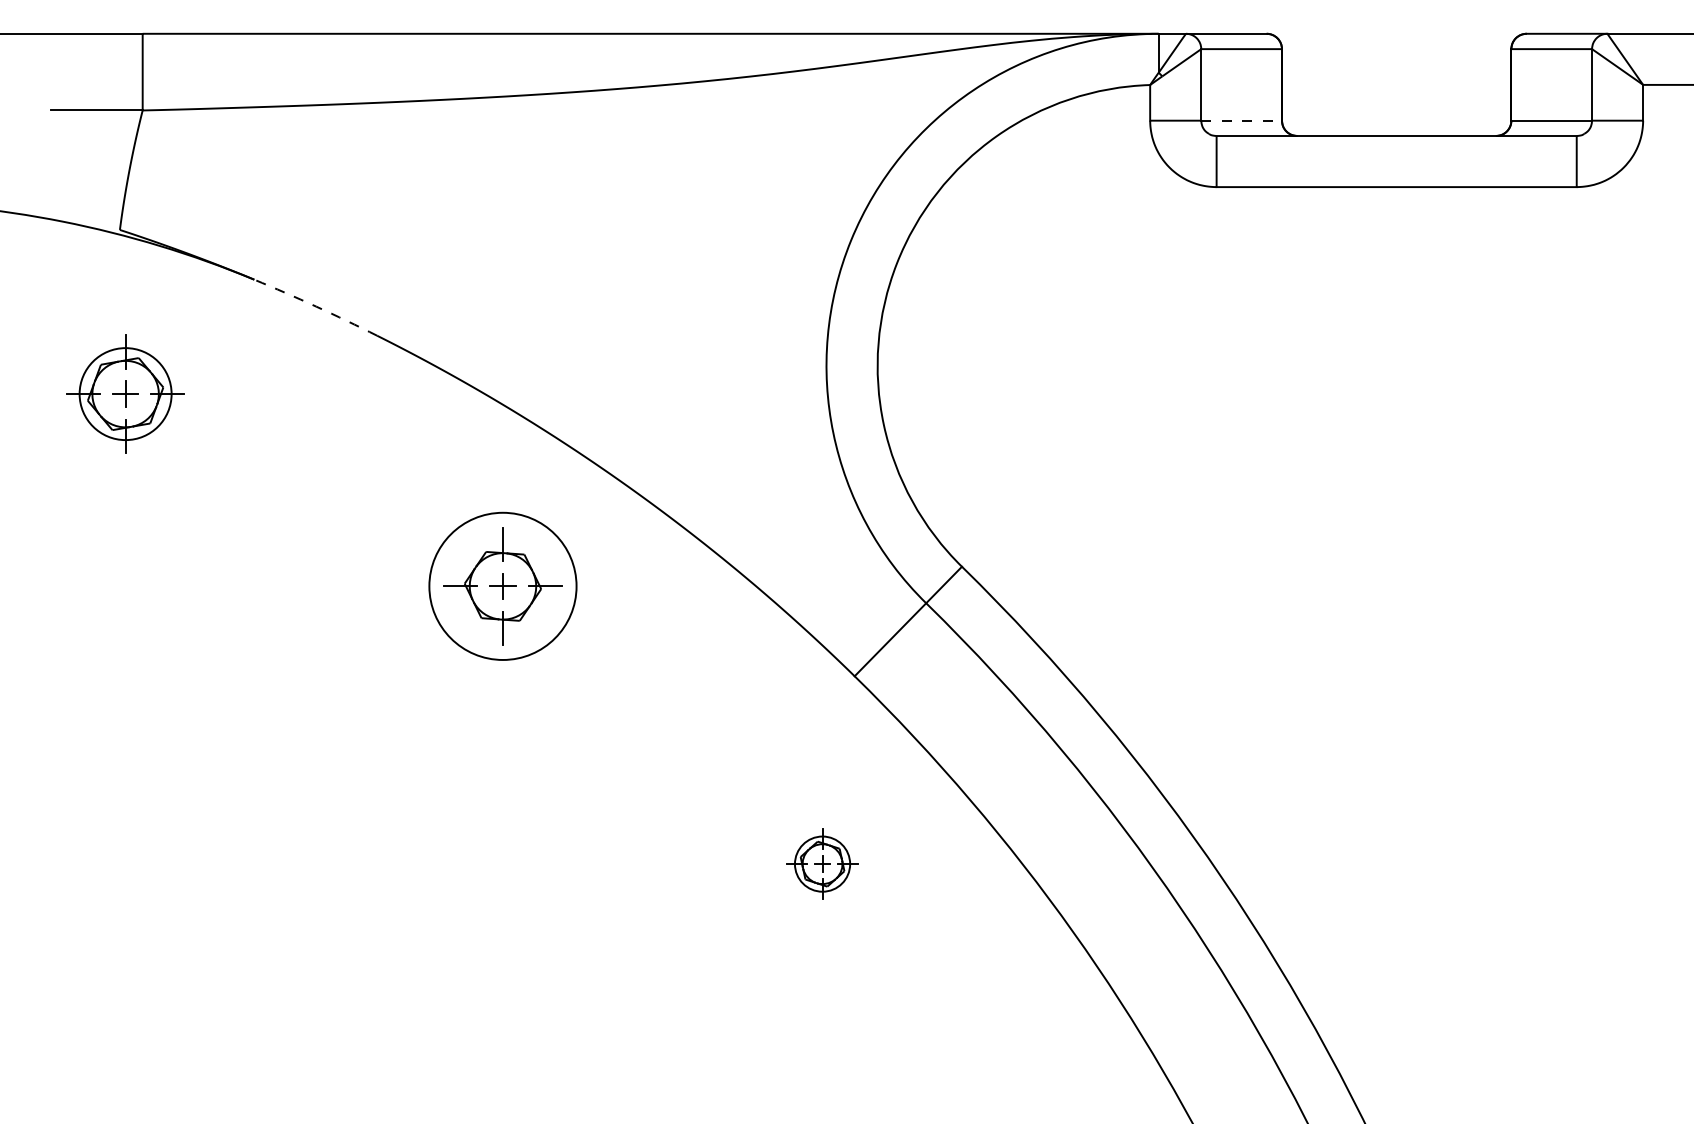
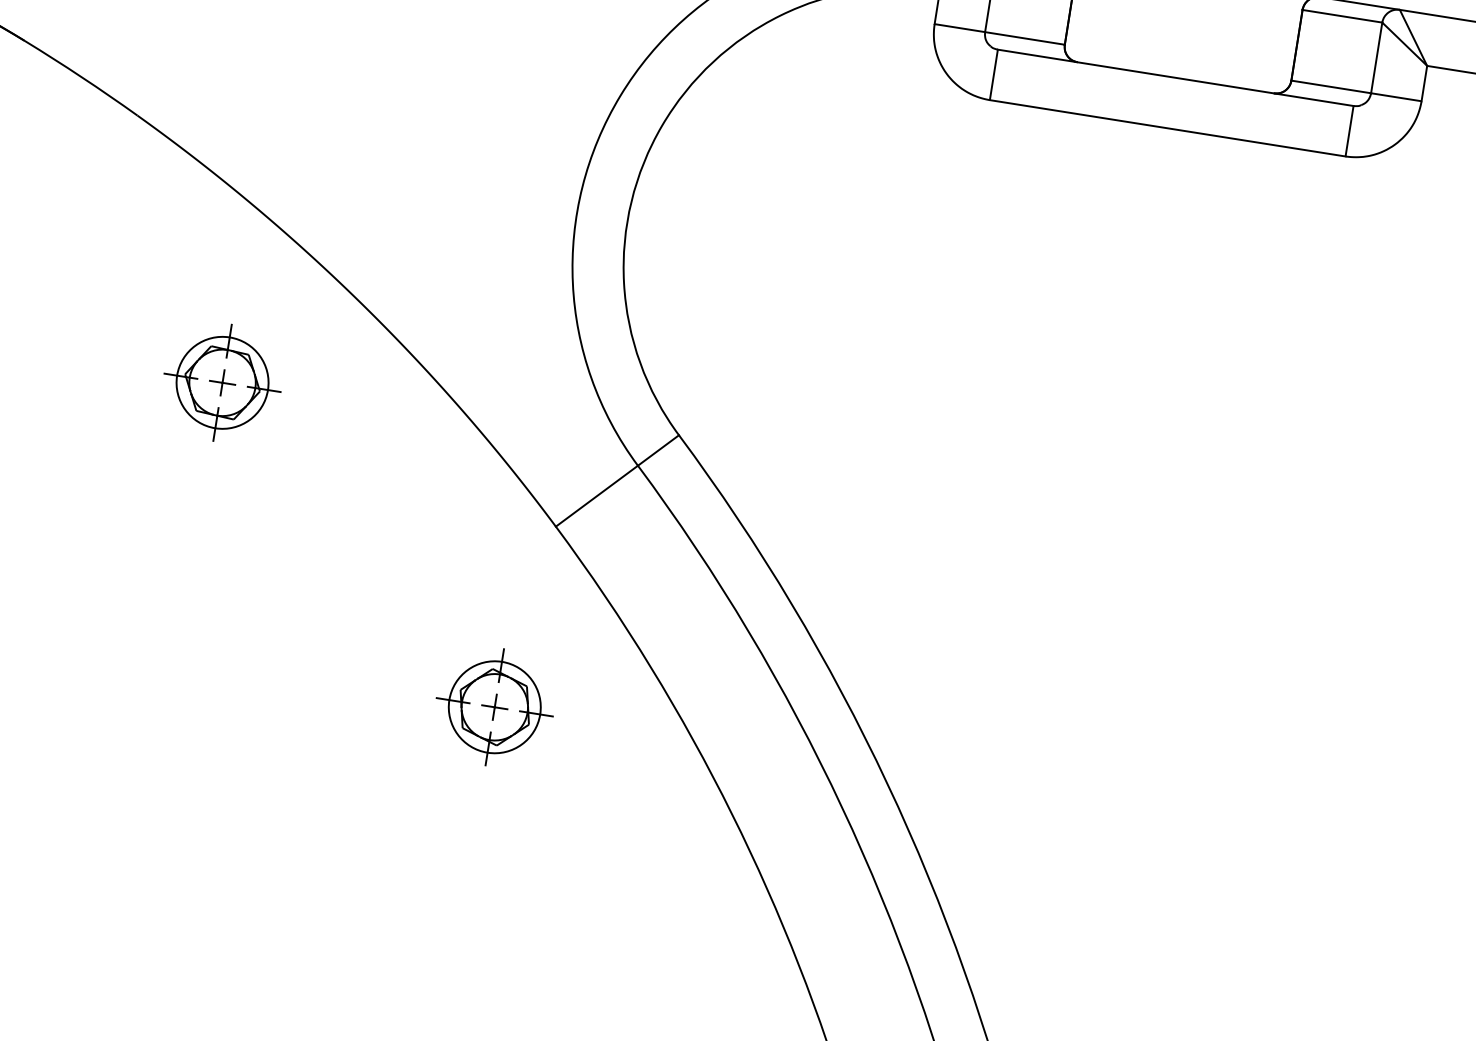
line: (1242, 120) -> (1025, 38), dashed -> solid
arc: (316, 306) -> (82, 77), dashed -> solid
circle: (502, 586) -> (222, 382), size x0.62
part: (822, 863) -> (494, 706), size x1.67

